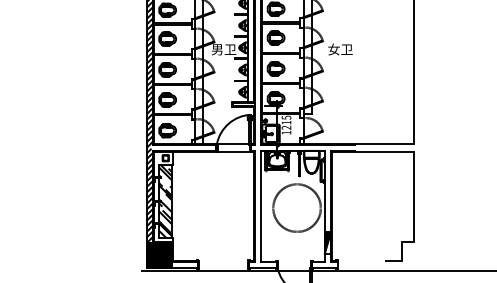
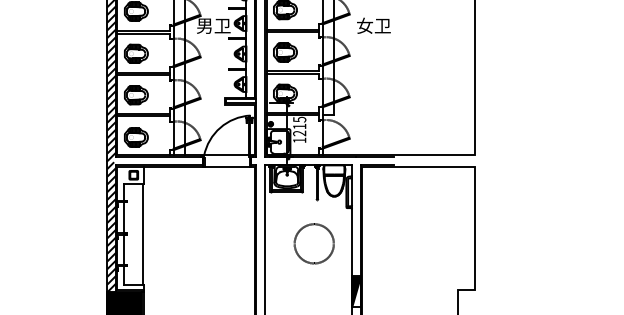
hatch: (165, 201) -> (133, 234), removed
circle: (296, 207) -> (313, 243), size x0.6

